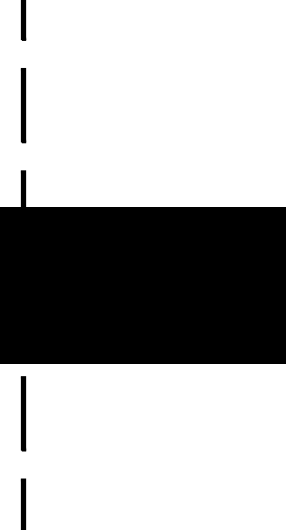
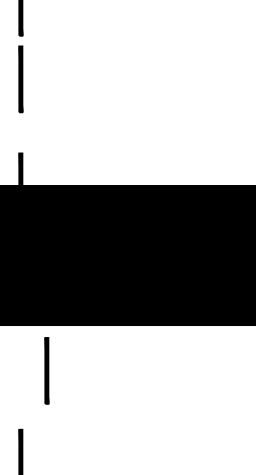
part: (23, 105) -> (20, 79), moved
part: (23, 413) -> (46, 370), moved

